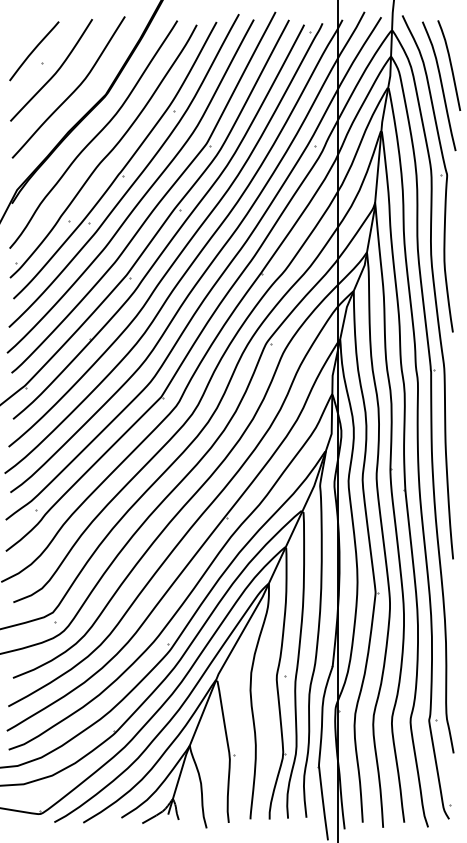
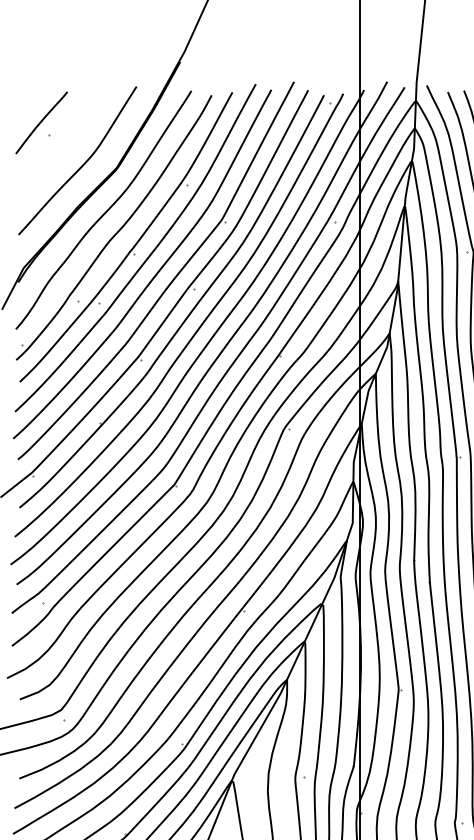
curve: (54, 73) -> (62, 146), removed

